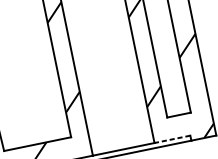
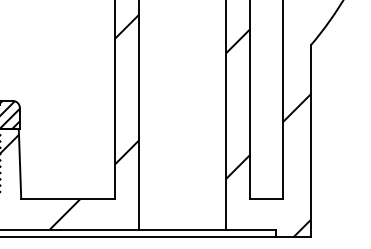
line: (172, 139) -> (250, 229), dashed -> solid

